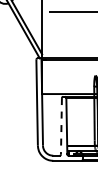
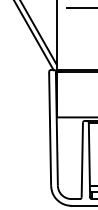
line: (61, 126) -> (82, 160), dashed -> solid

